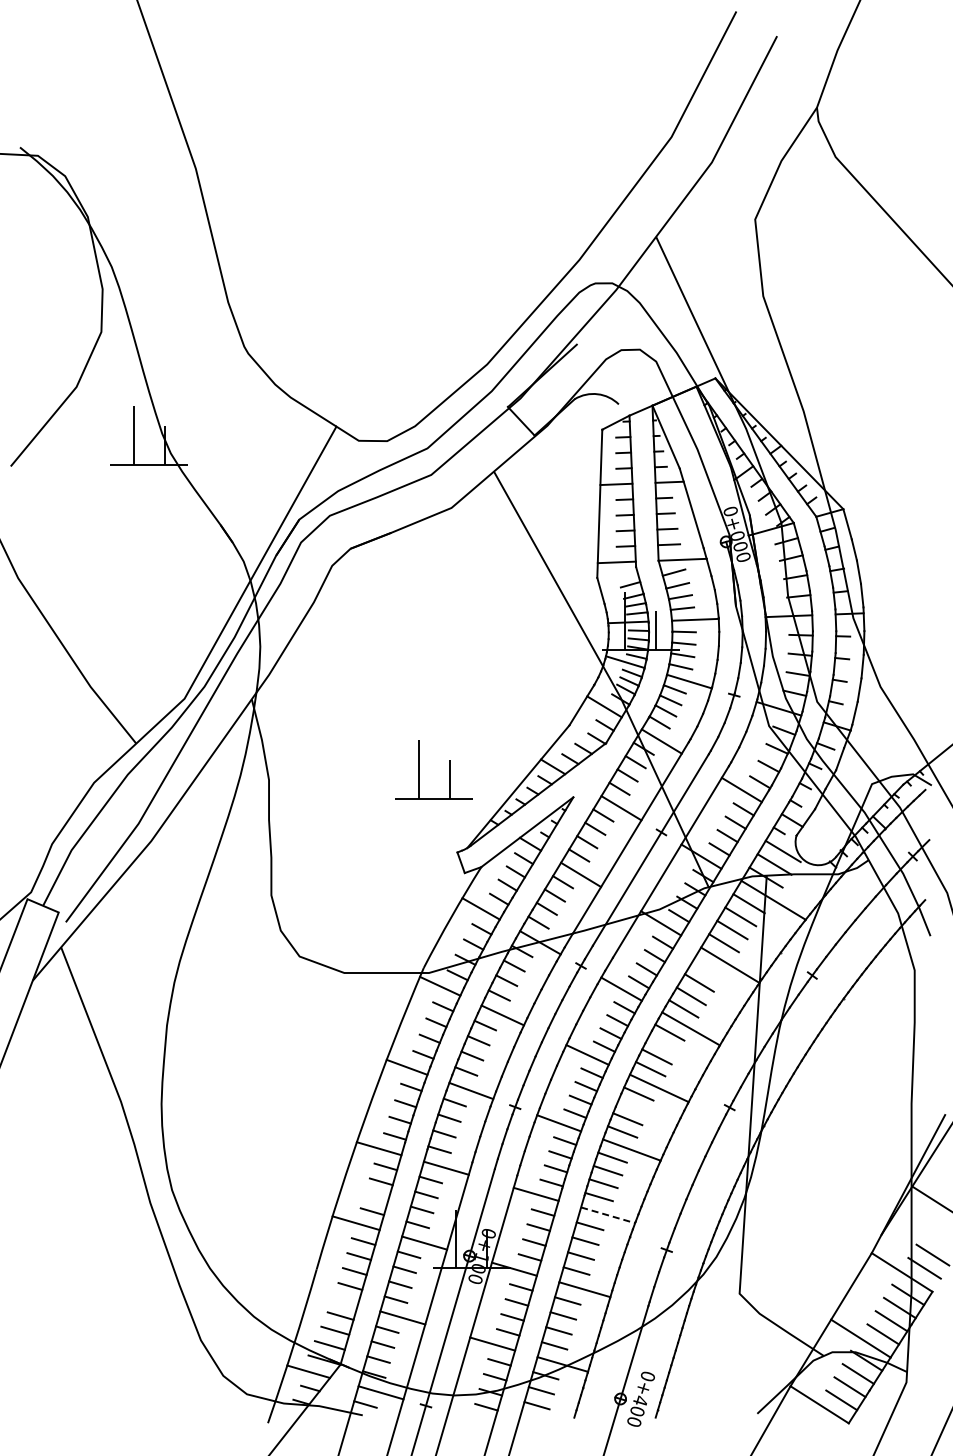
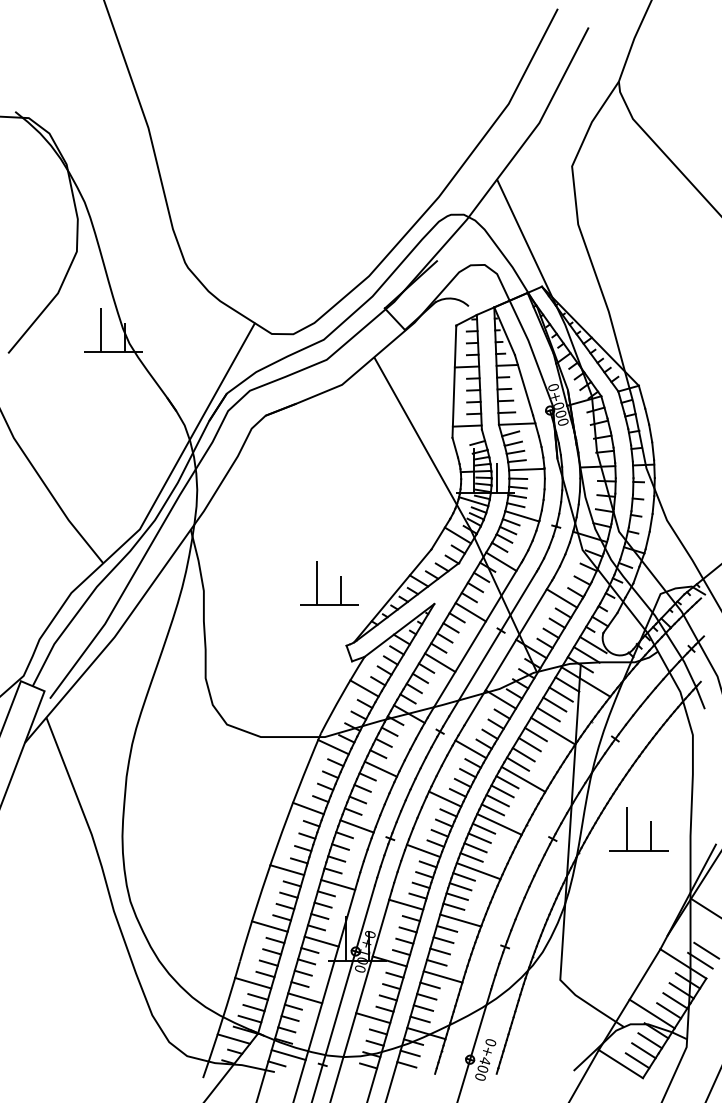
line: (707, 969) -> (535, 734), added
line: (663, 1044) -> (502, 791), added
part: (828, 1094) -> (627, 829), added
line: (632, 1106) -> (479, 838), added
line: (376, 1196) -> (285, 906), added
line: (608, 1215) -> (460, 920), dashed -> solid
line: (333, 1297) -> (252, 982), added

